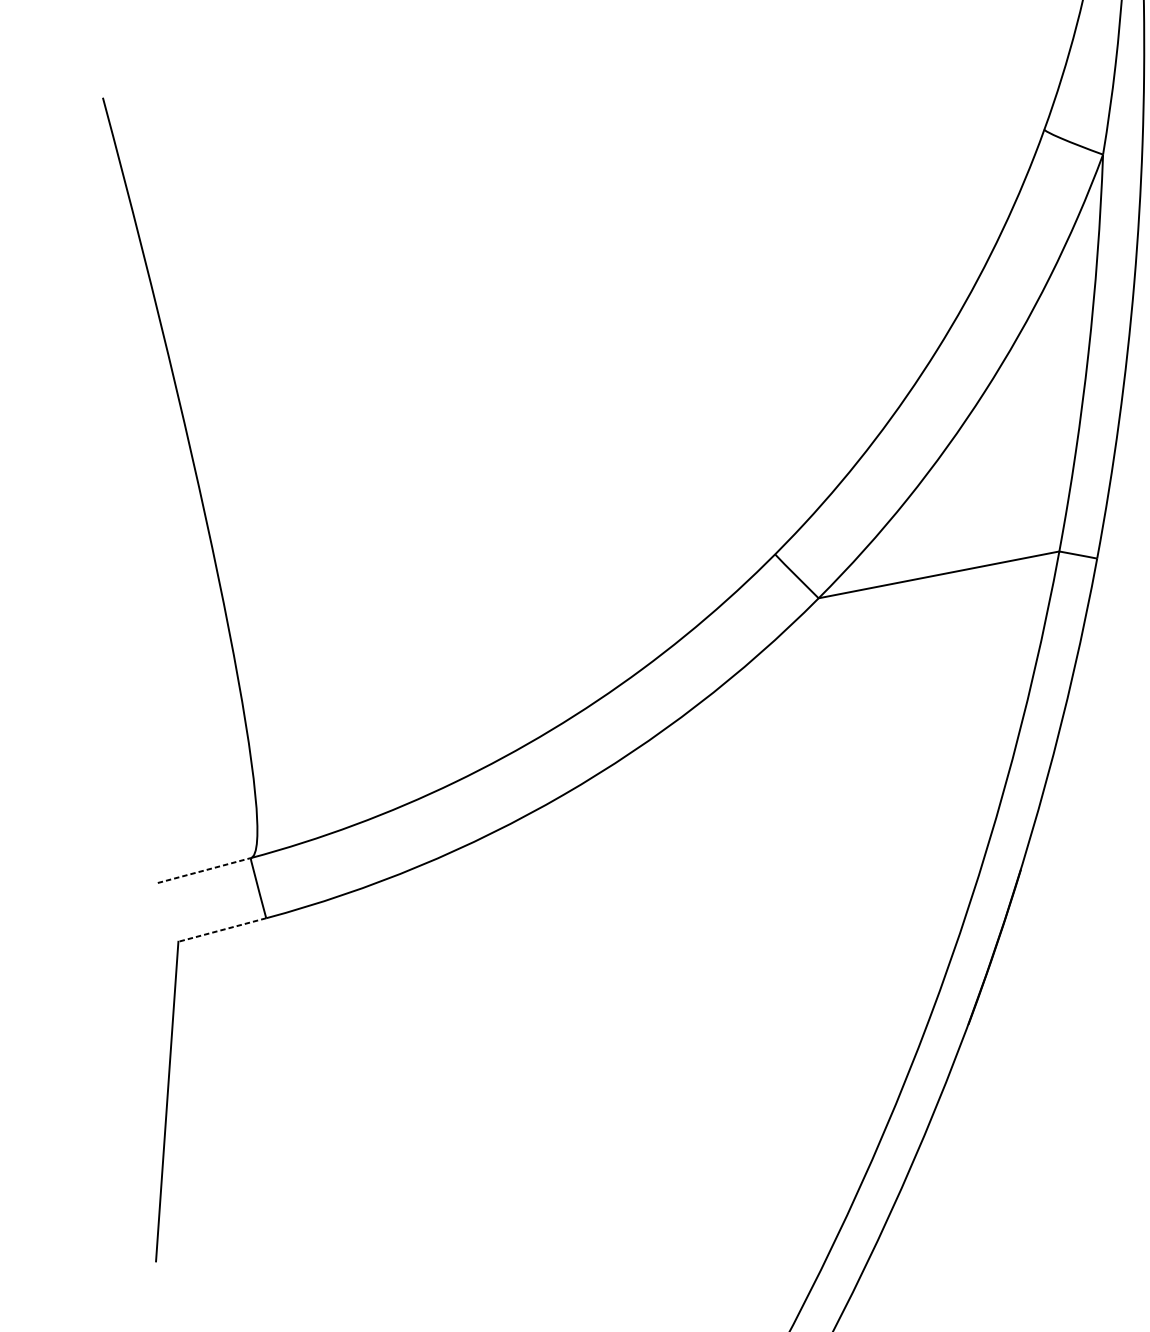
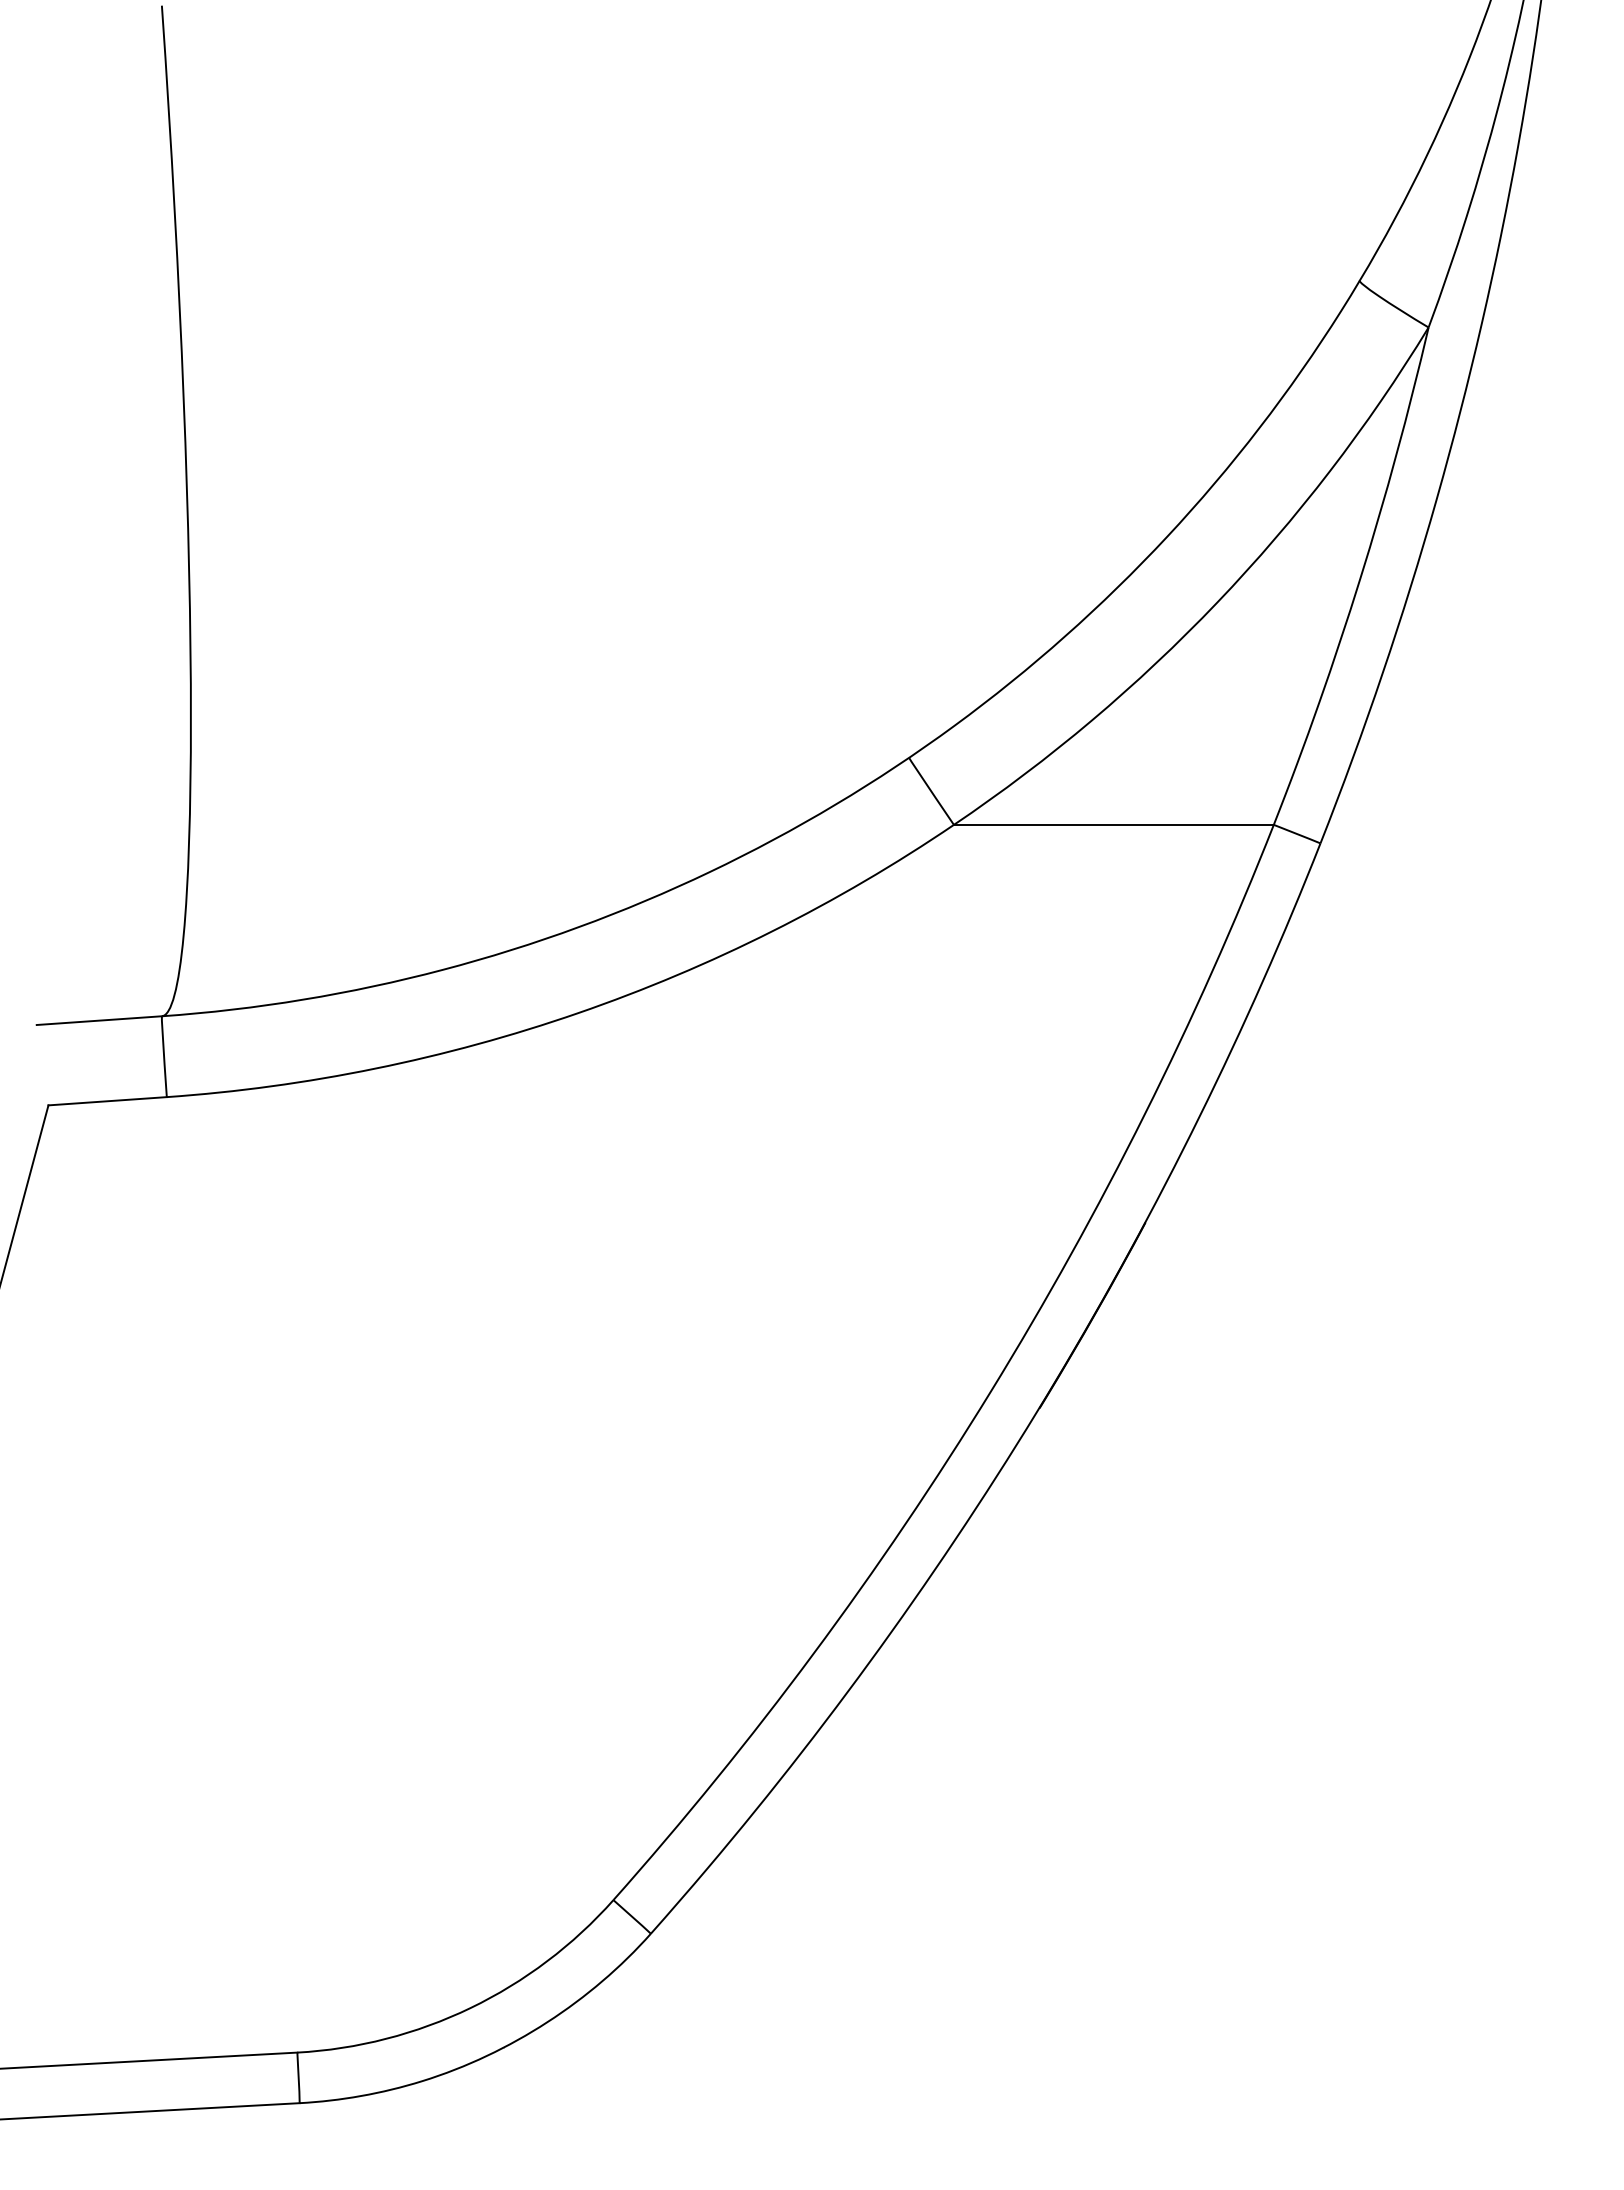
line: (204, 870) -> (99, 1020), dashed -> solid
line: (222, 930) -> (107, 1101), dashed -> solid

